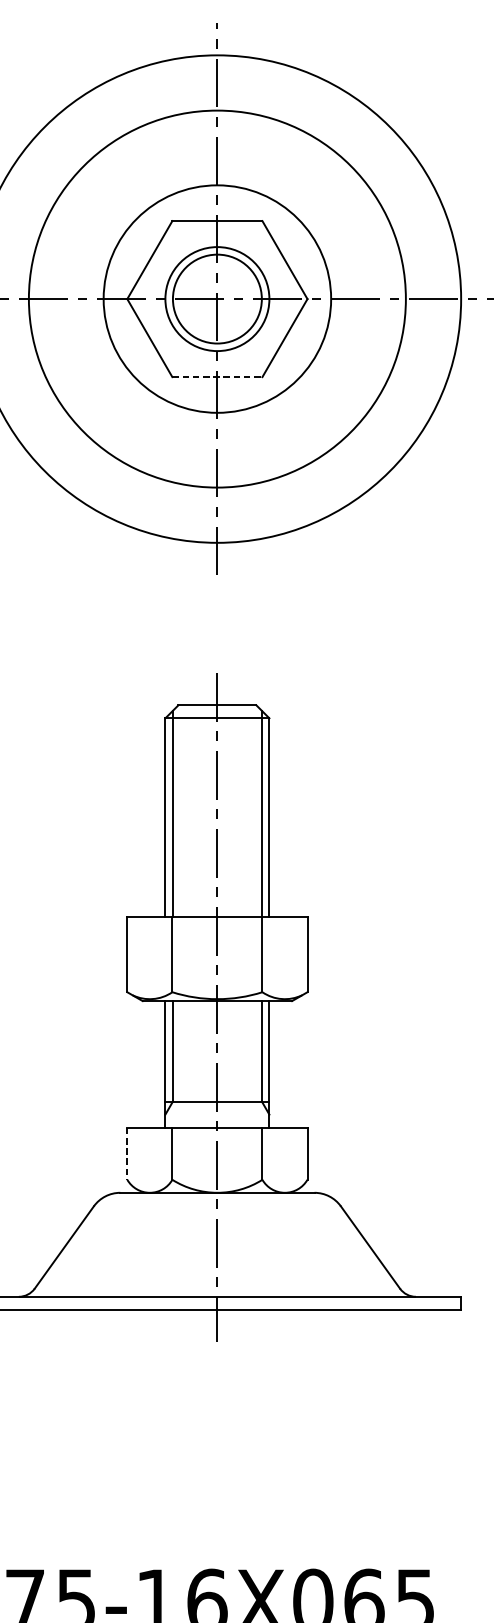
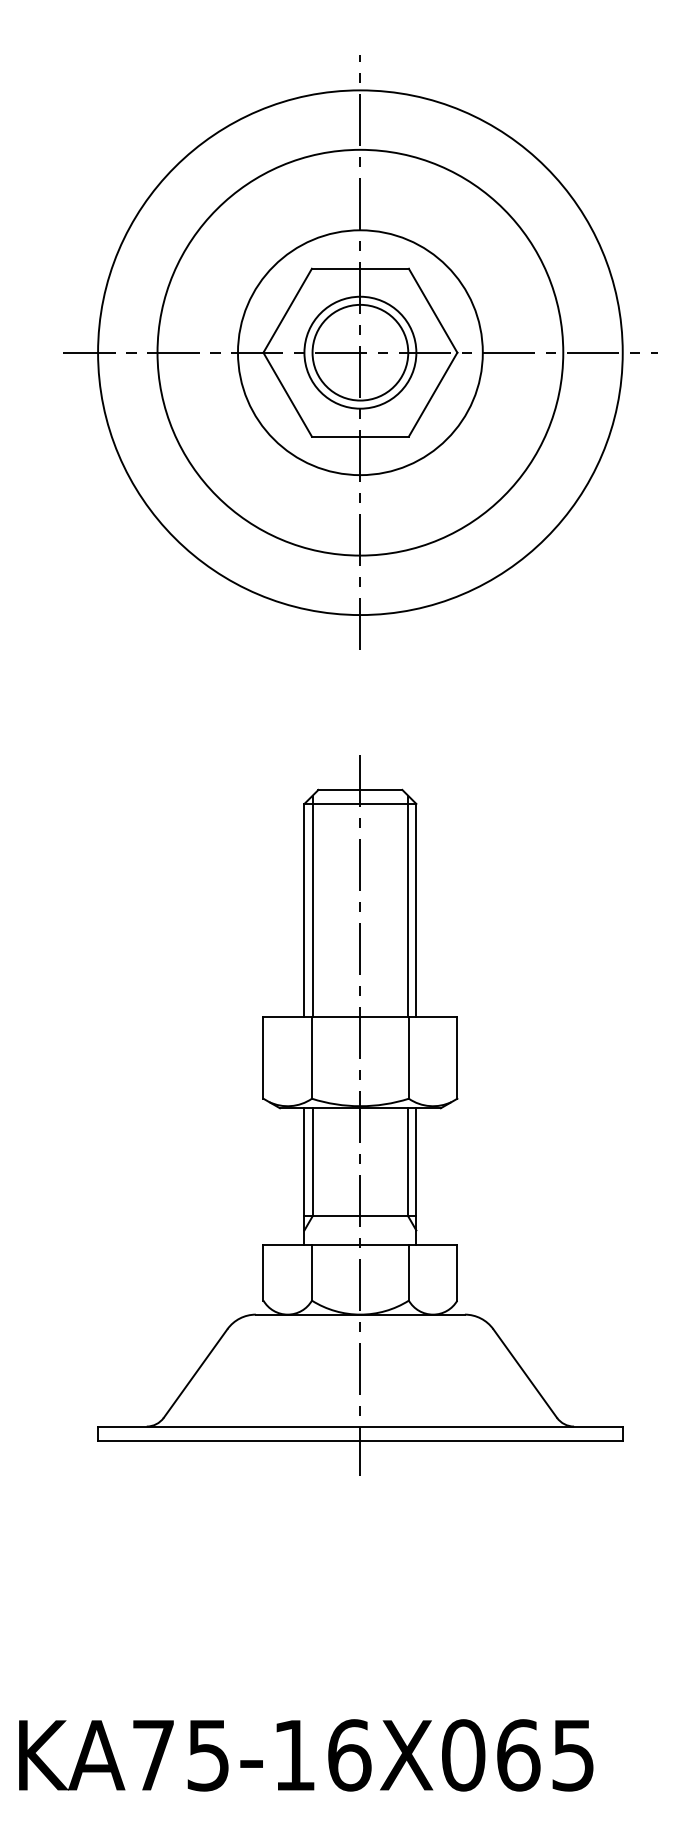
line: (217, 376) -> (360, 436), dashed -> solid
line: (127, 1153) -> (263, 1272), dashed -> solid

